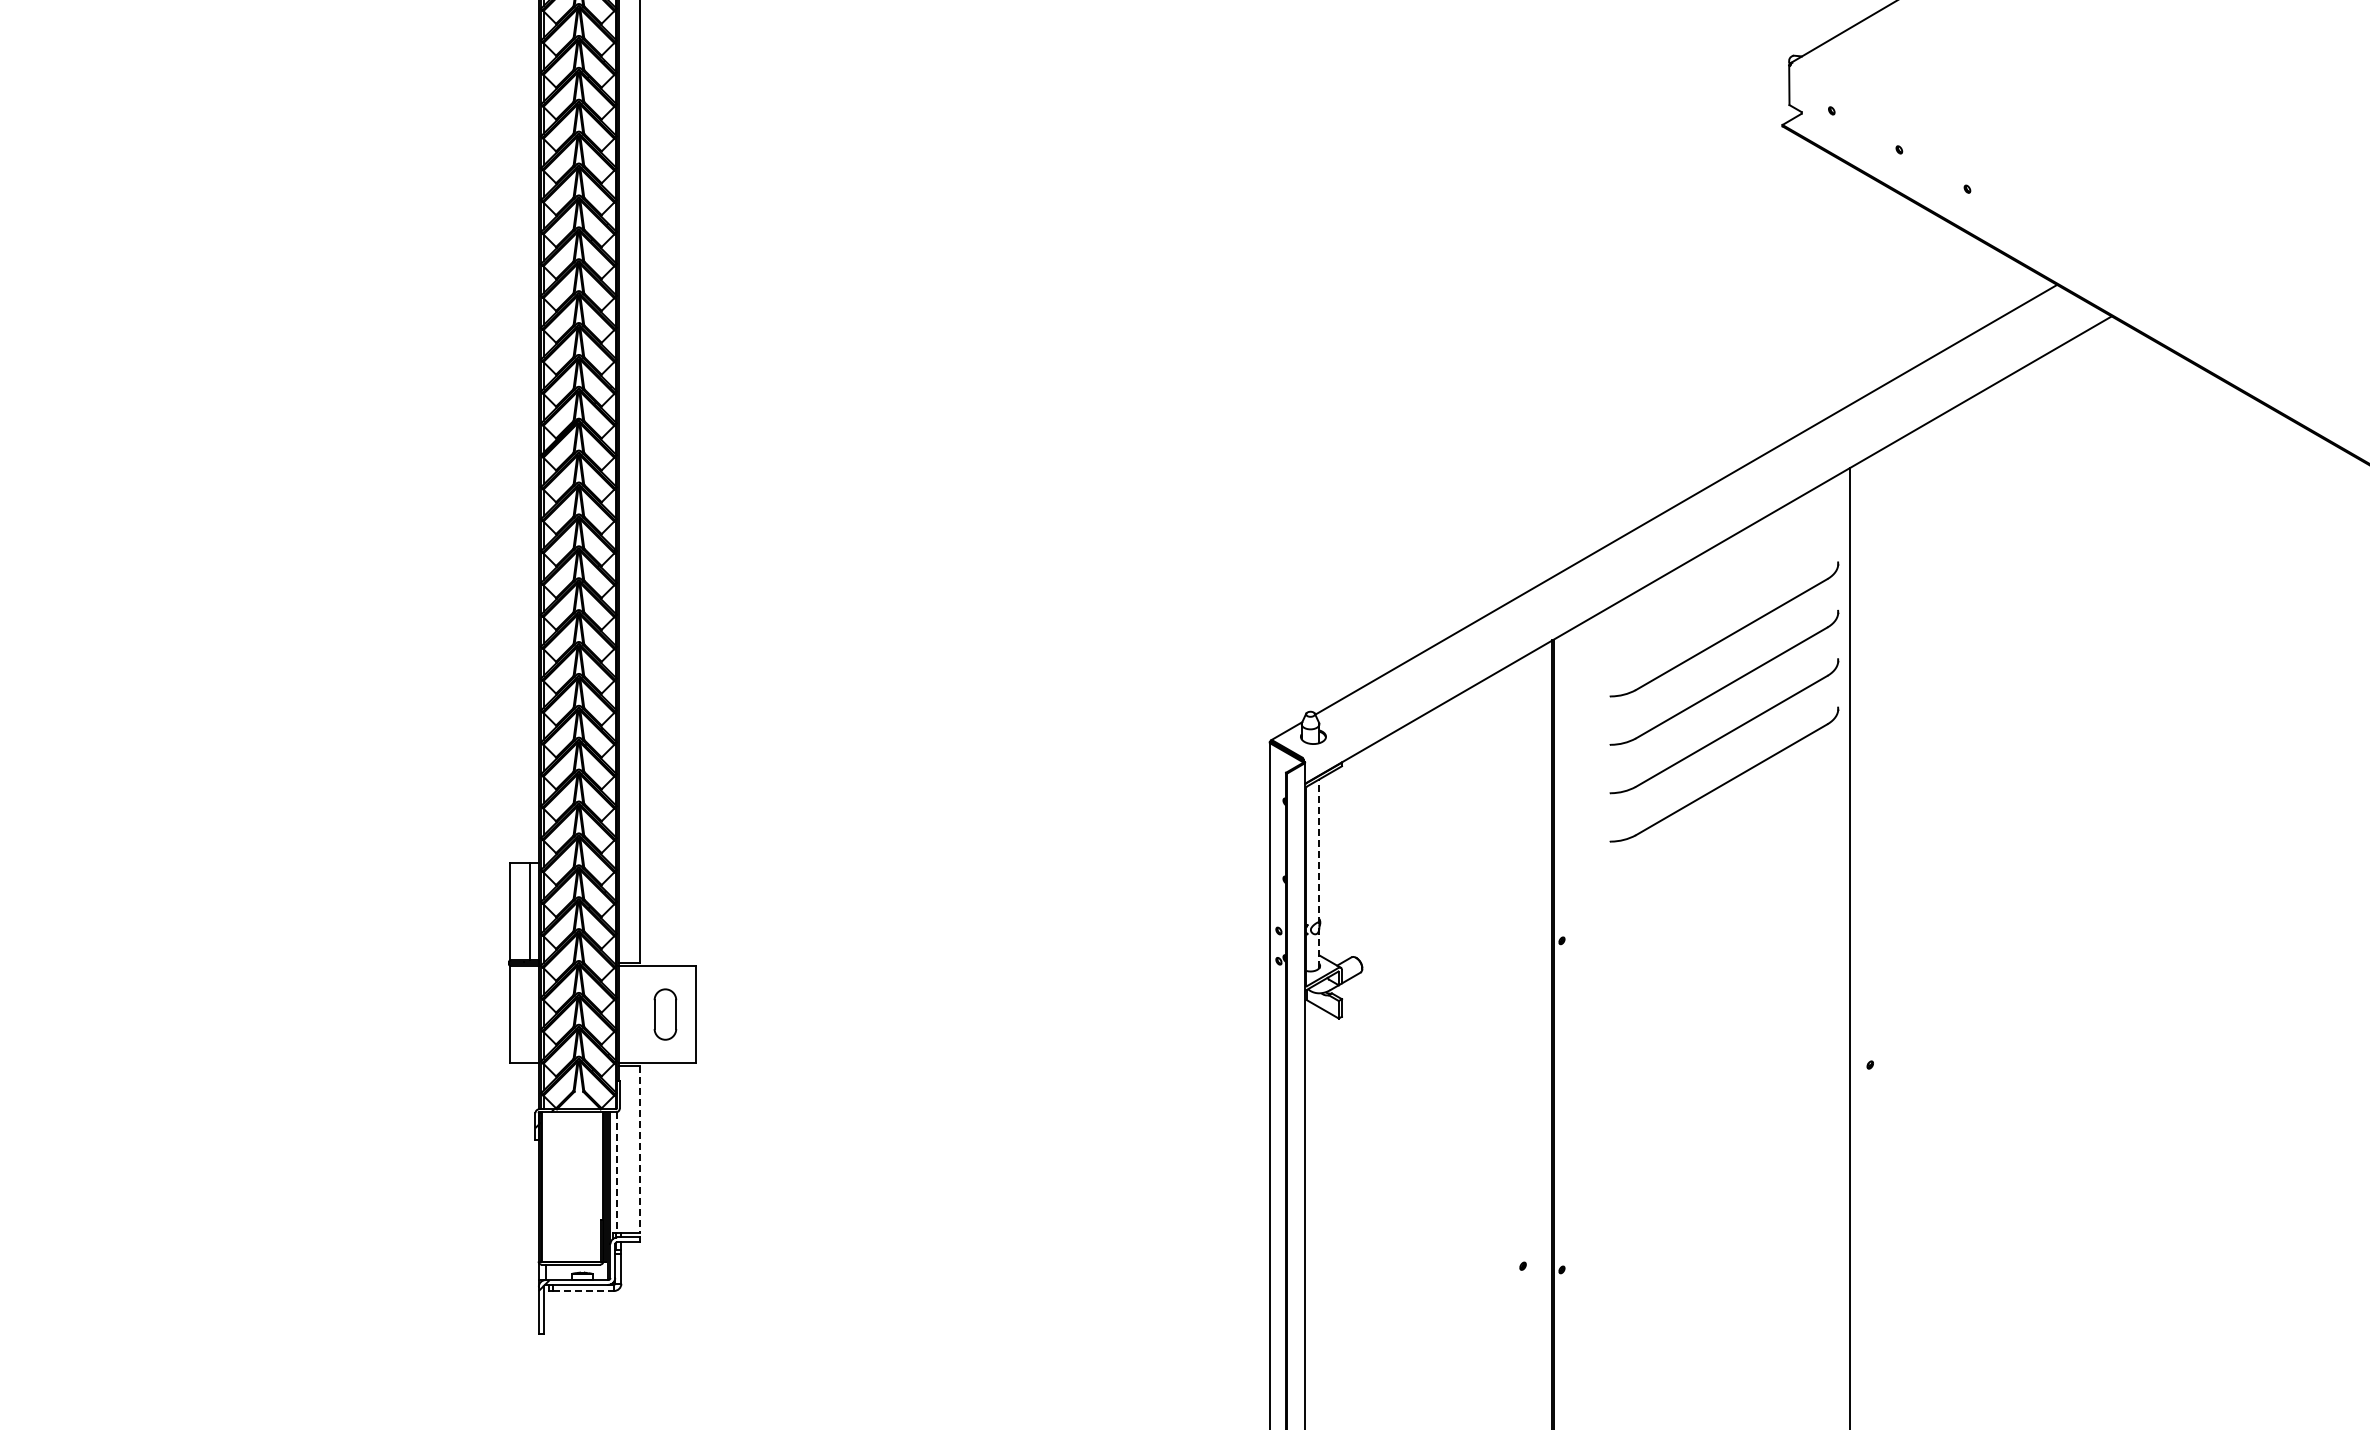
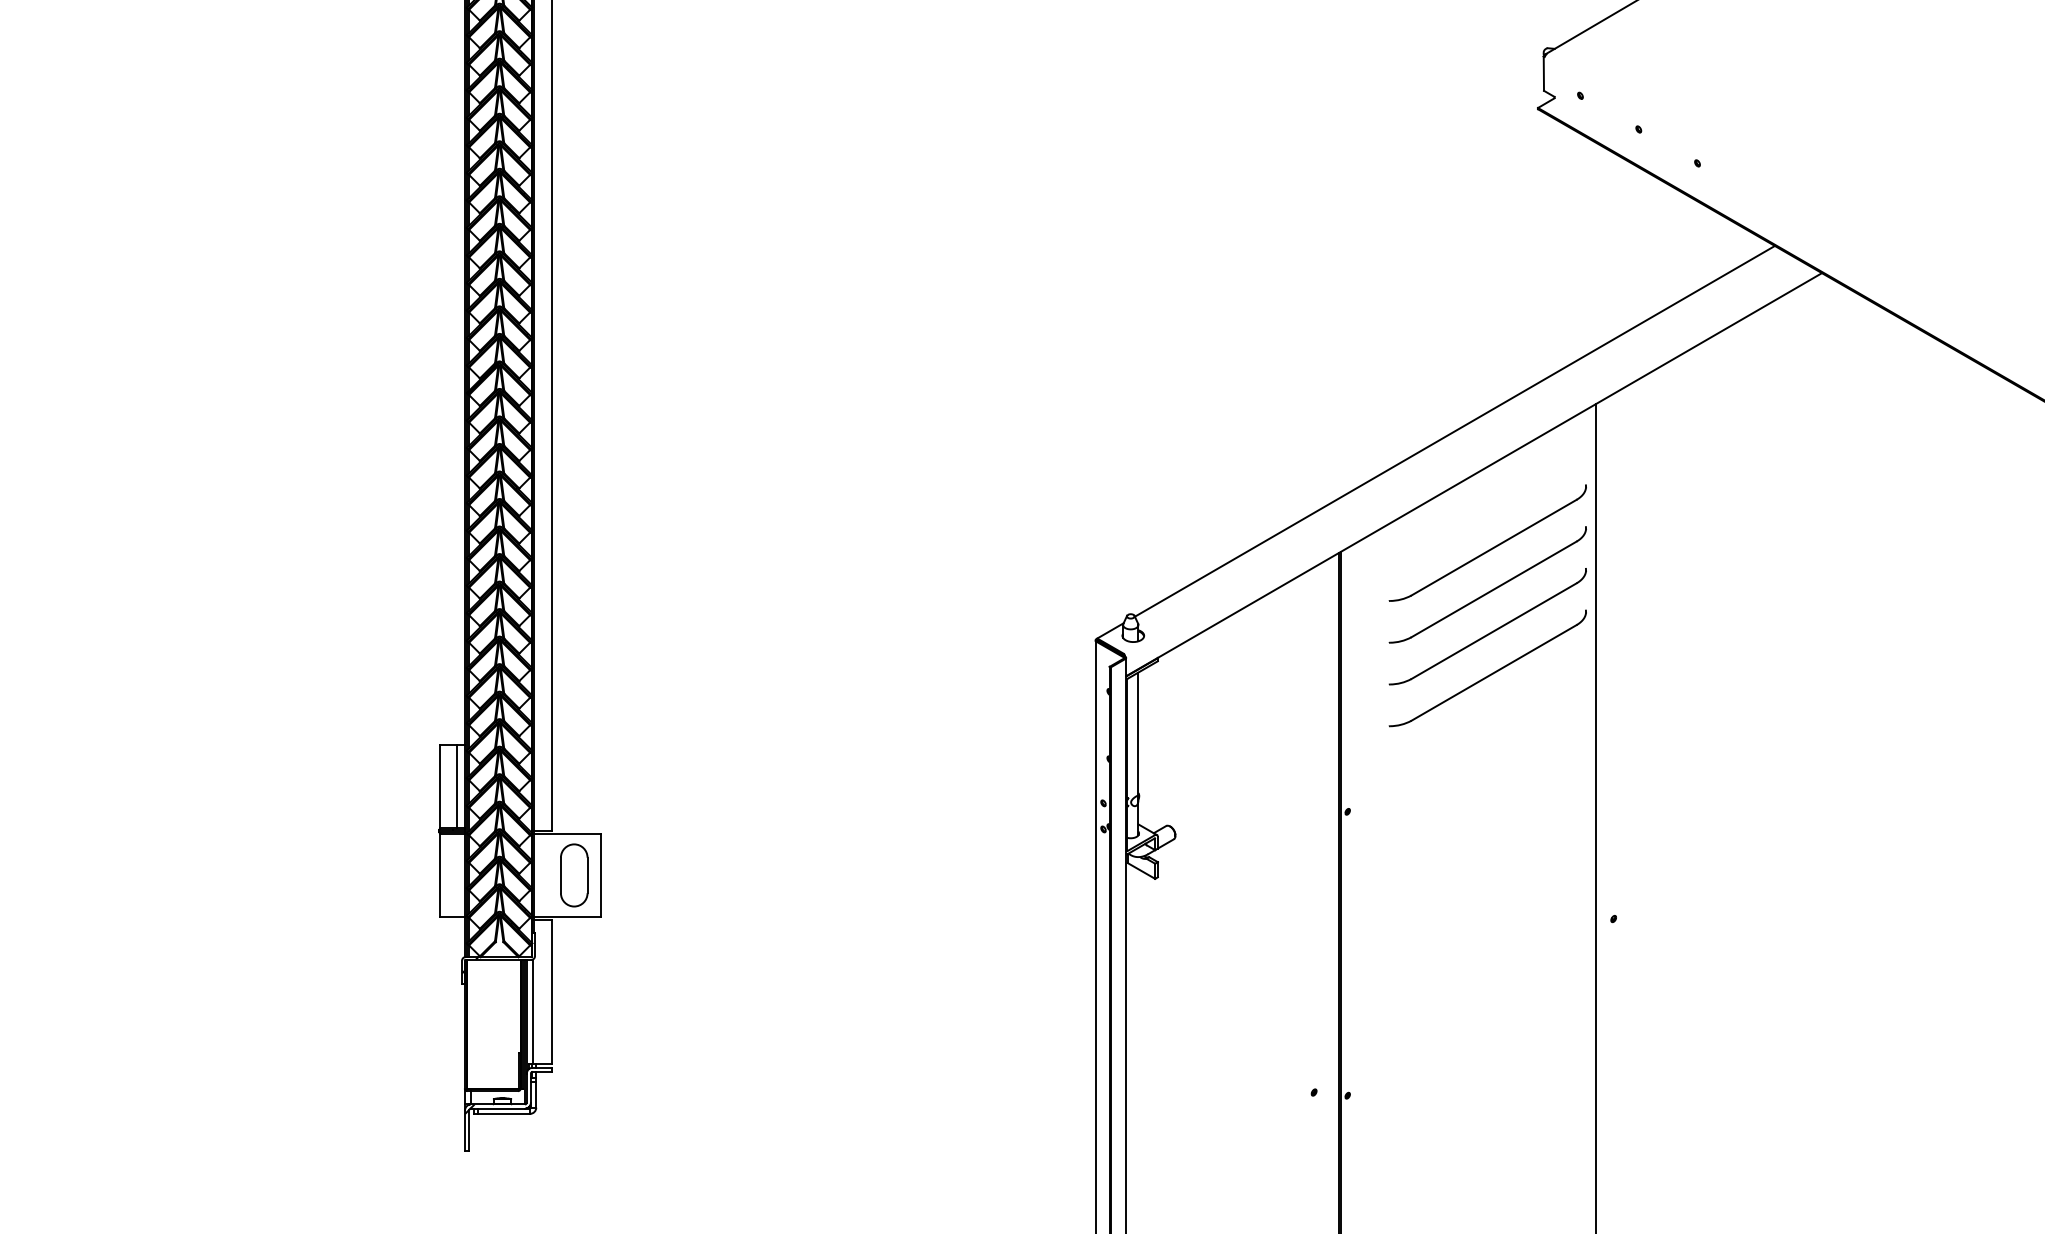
line: (1319, 873) -> (1138, 753), dashed -> solid
part: (665, 1014) -> (574, 875), size x1.43
line: (639, 1149) -> (551, 991), dashed -> solid
line: (617, 1172) -> (532, 1011), dashed -> solid
line: (584, 1290) -> (504, 1113), dashed -> solid

